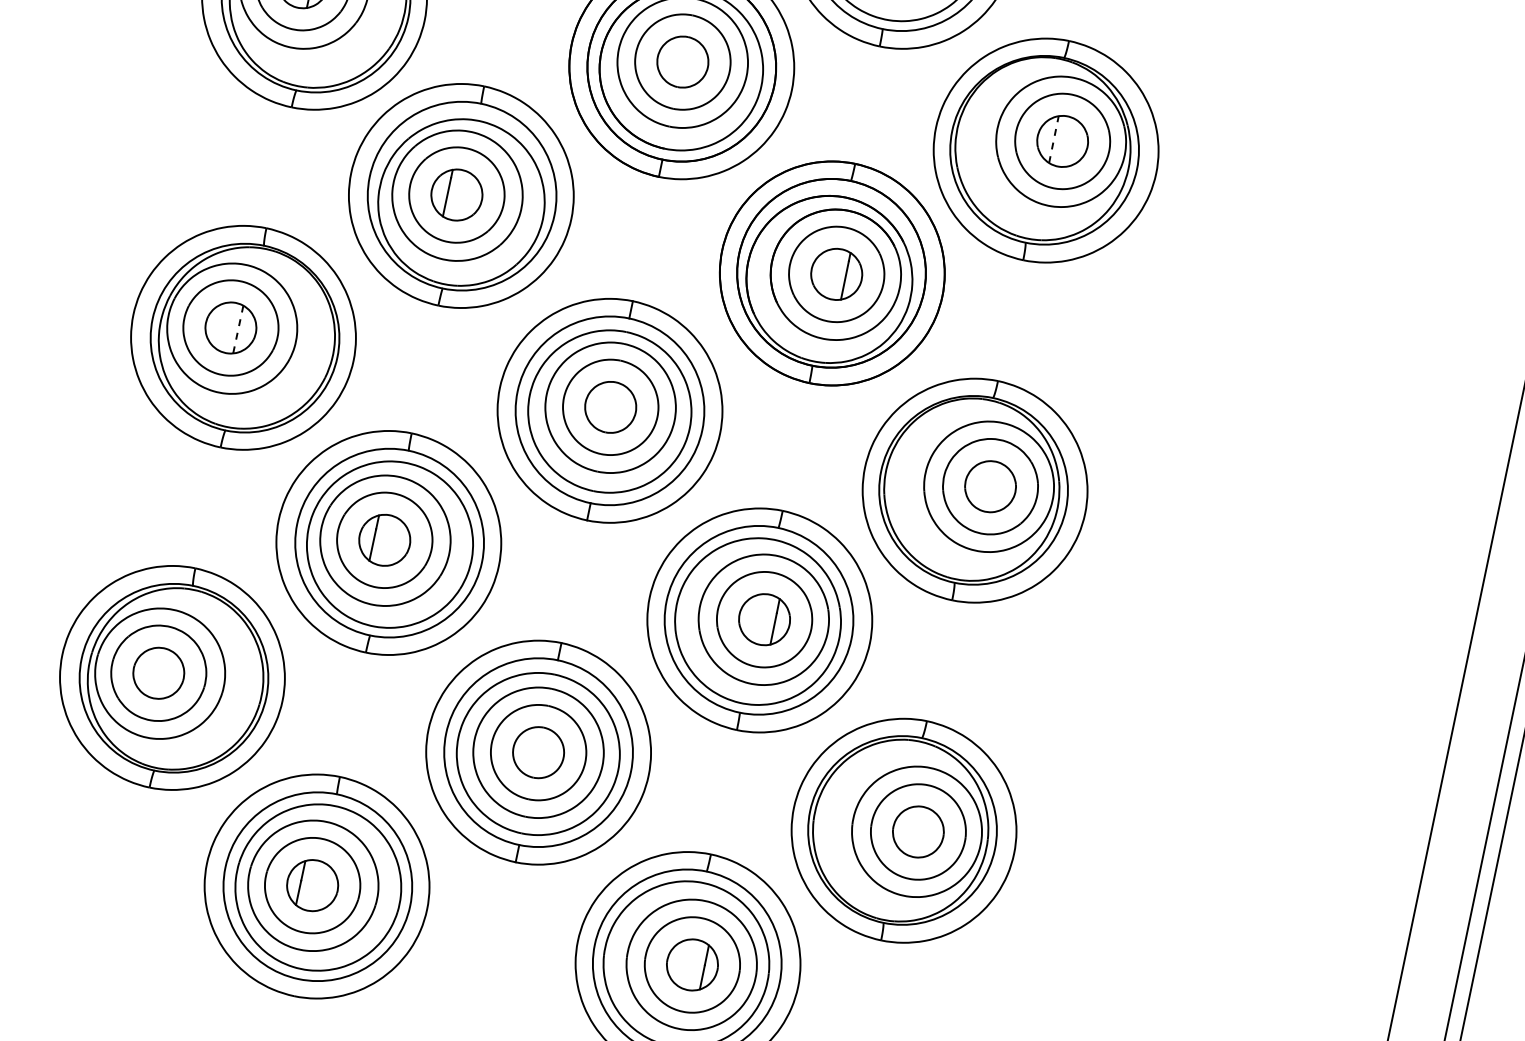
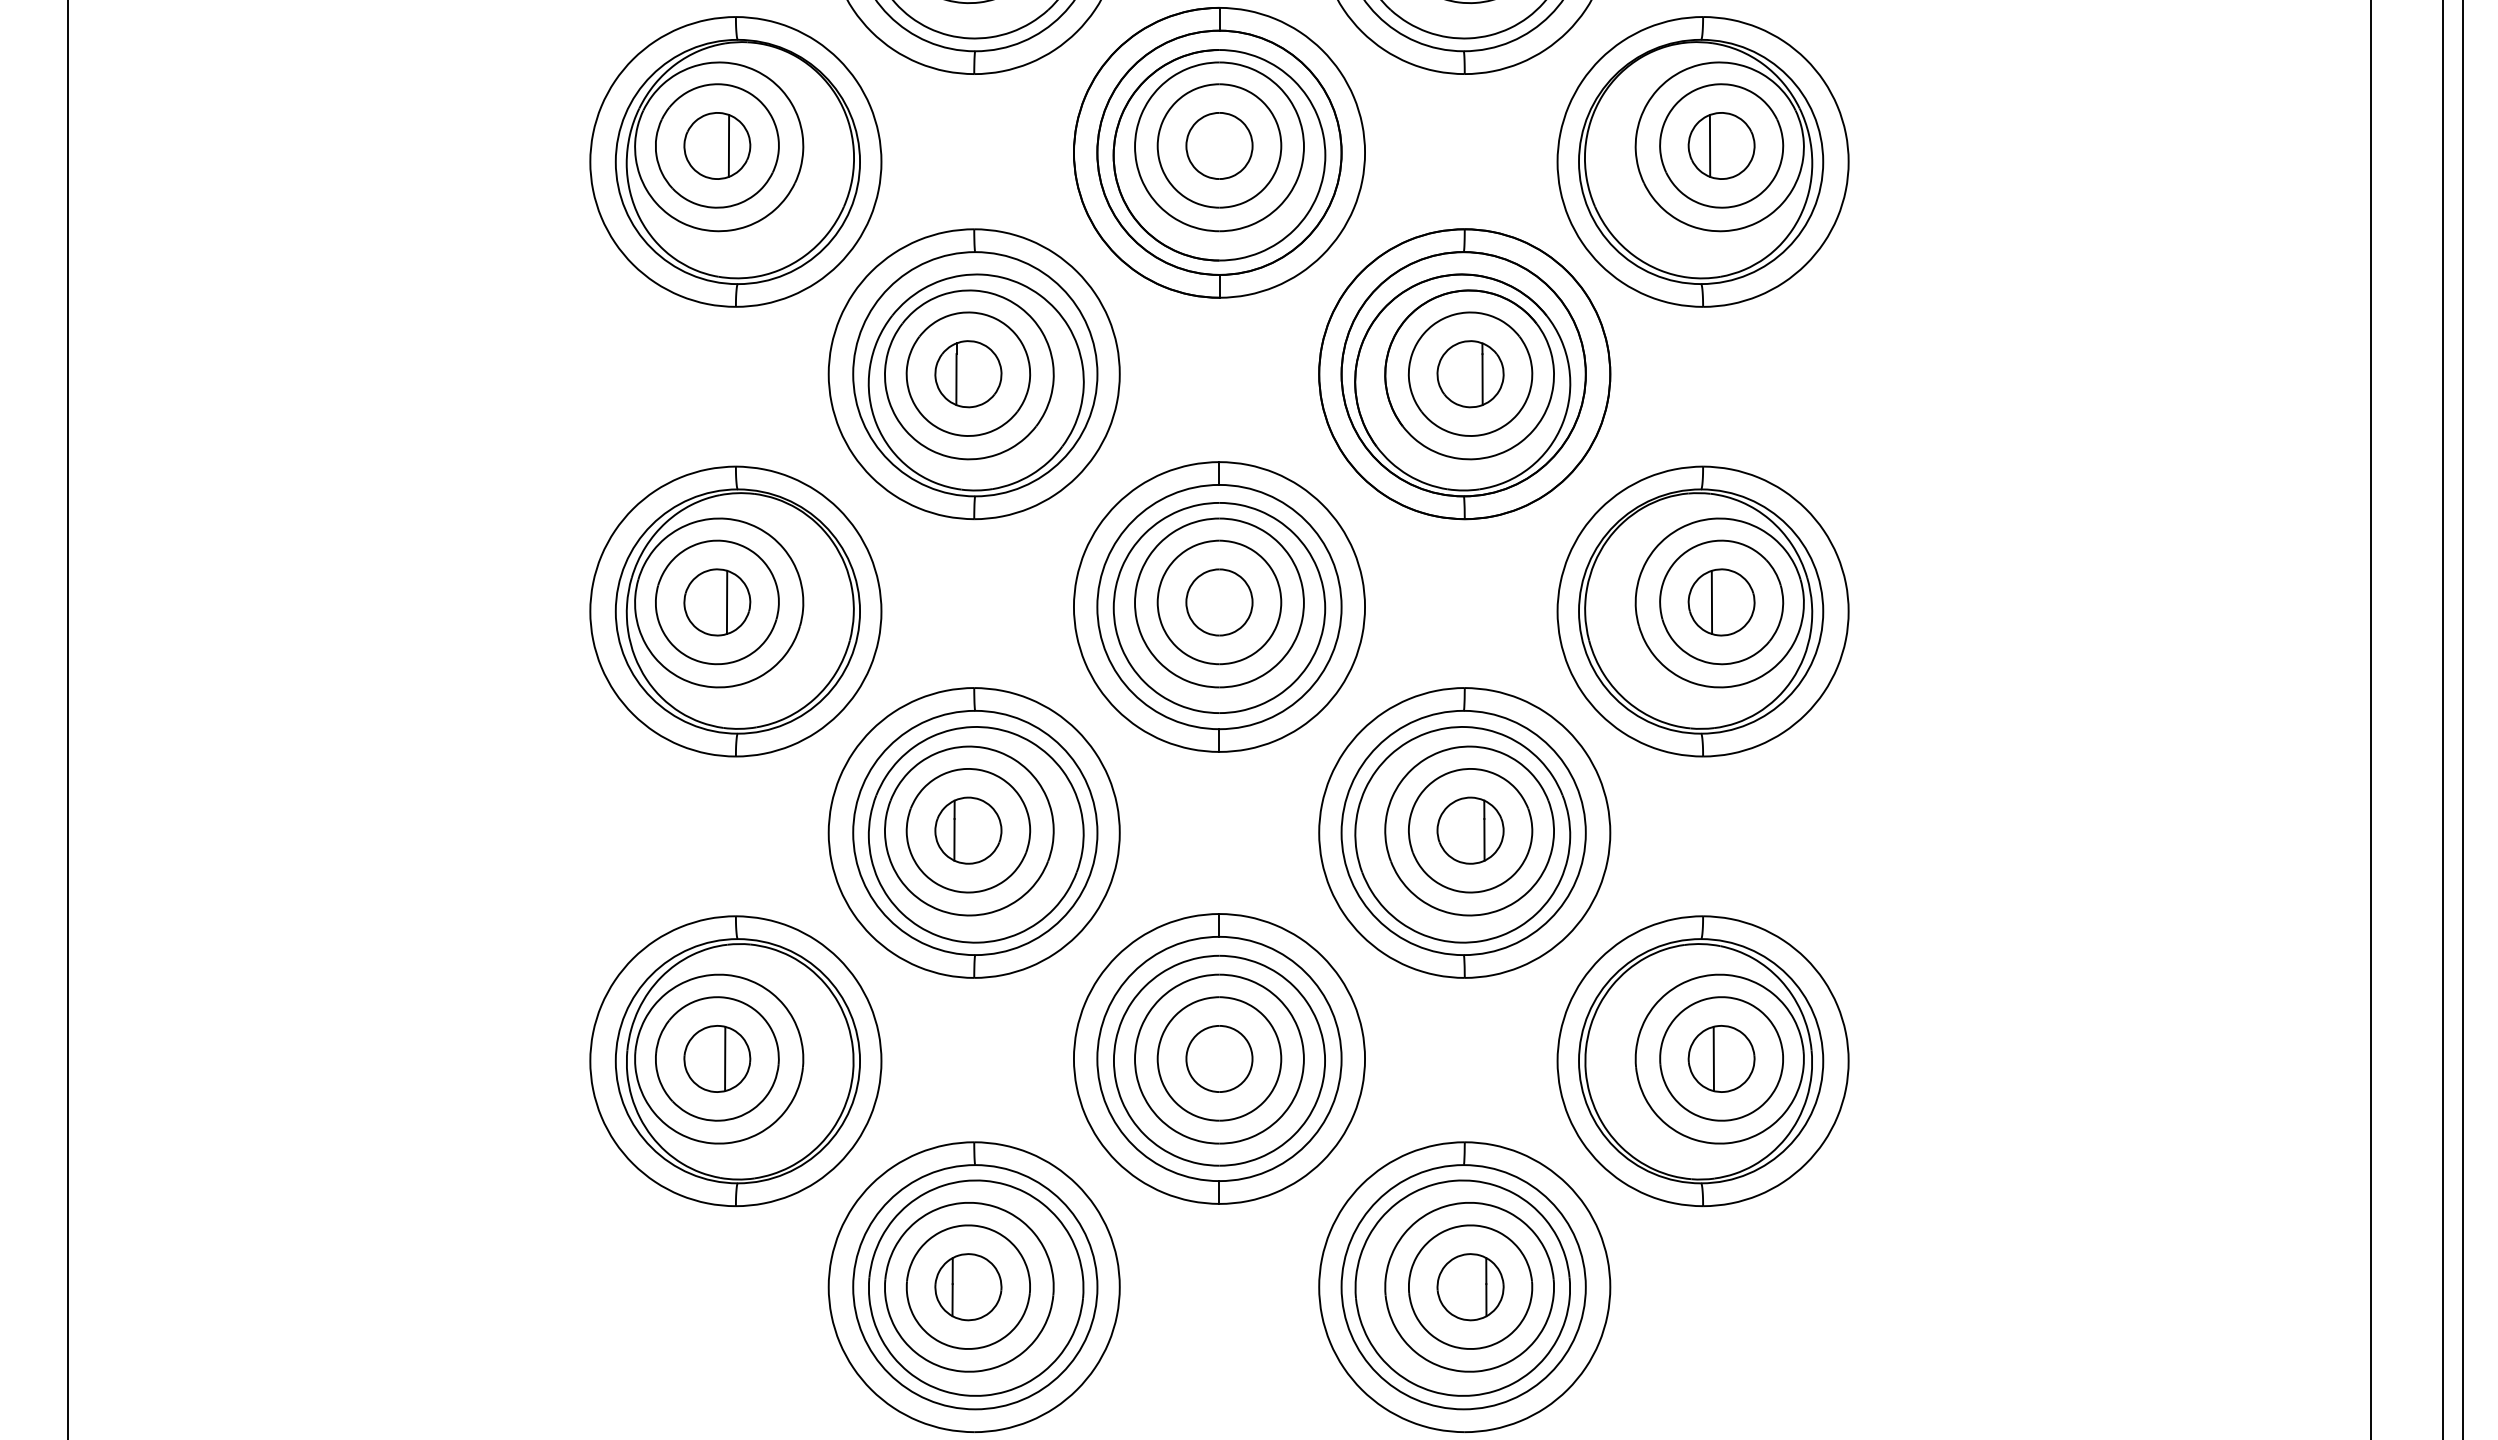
line: (1054, 140) -> (1710, 146), dashed -> solid
line: (238, 329) -> (727, 602), dashed -> solid
line: (982, 485) -> (1711, 602), added
line: (165, 674) -> (725, 1058), added
line: (912, 830) -> (1713, 1058), added

